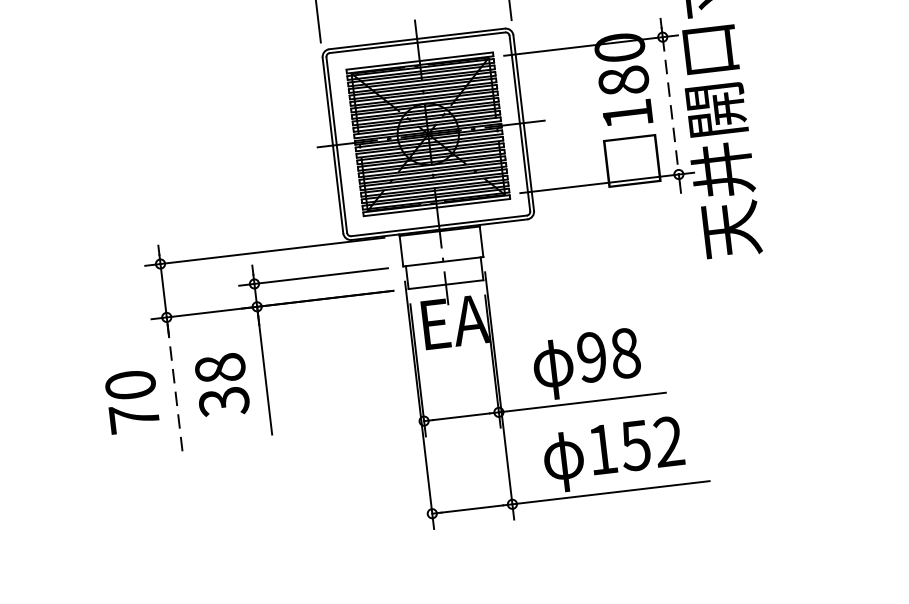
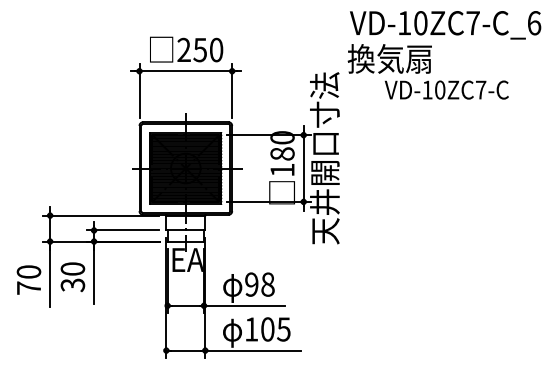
line: (670, 107) -> (303, 169), dashed -> solid
text: (219, 367) -> (72, 268), 38 -> 30
line: (175, 385) -> (50, 274), dashed -> solid
text: (651, 443) -> (275, 329), 152 -> 105

